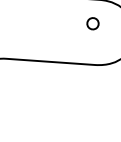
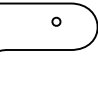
part: (93, 23) -> (56, 21), moved

